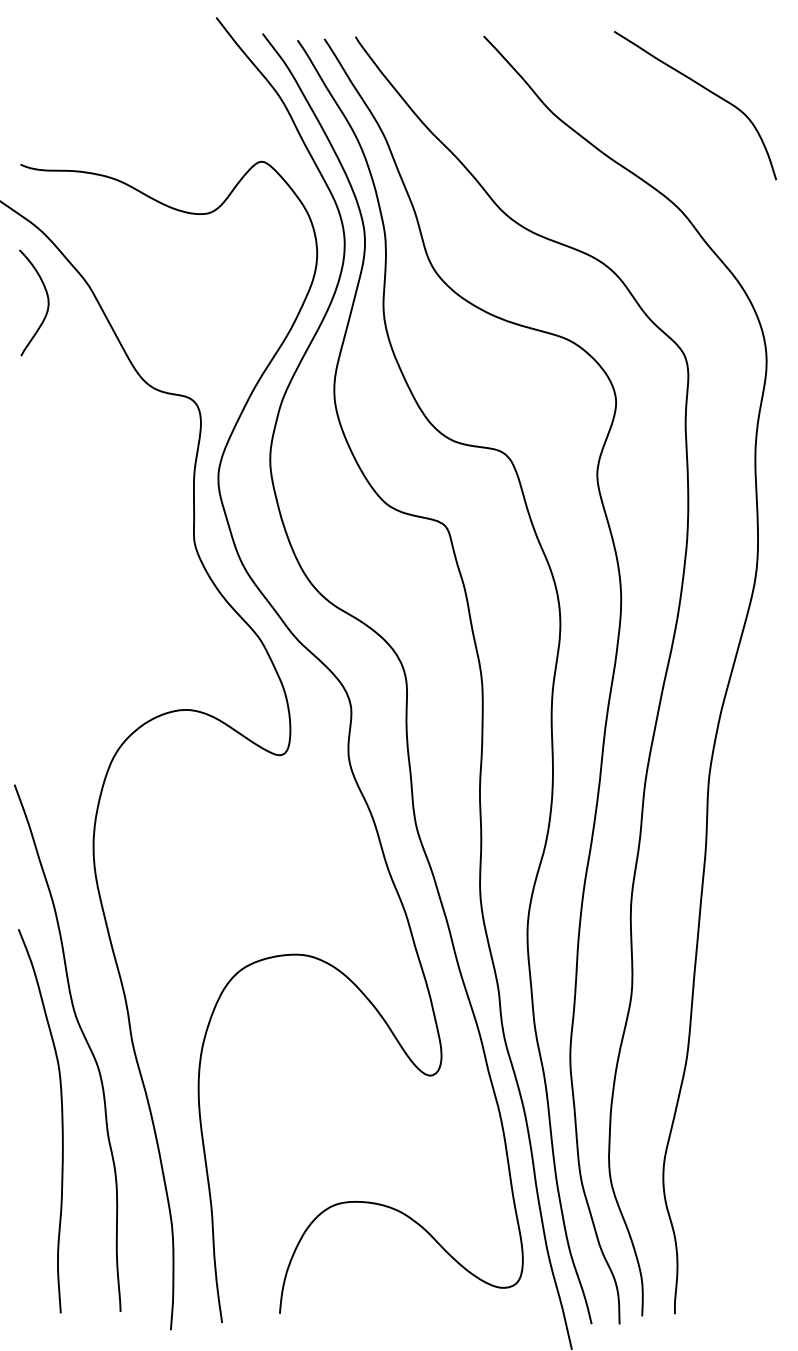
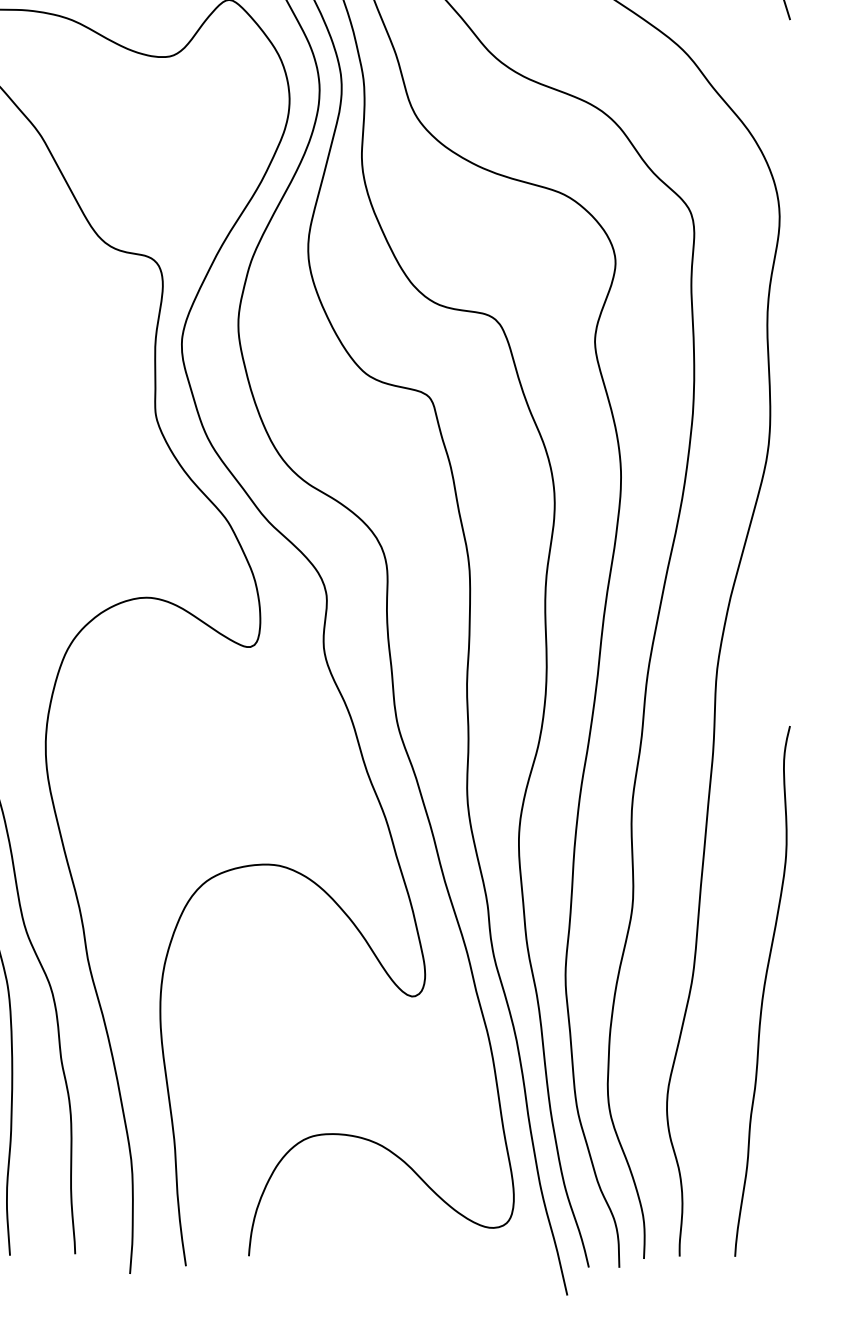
curve: (751, 1070) -> (763, 990), added

